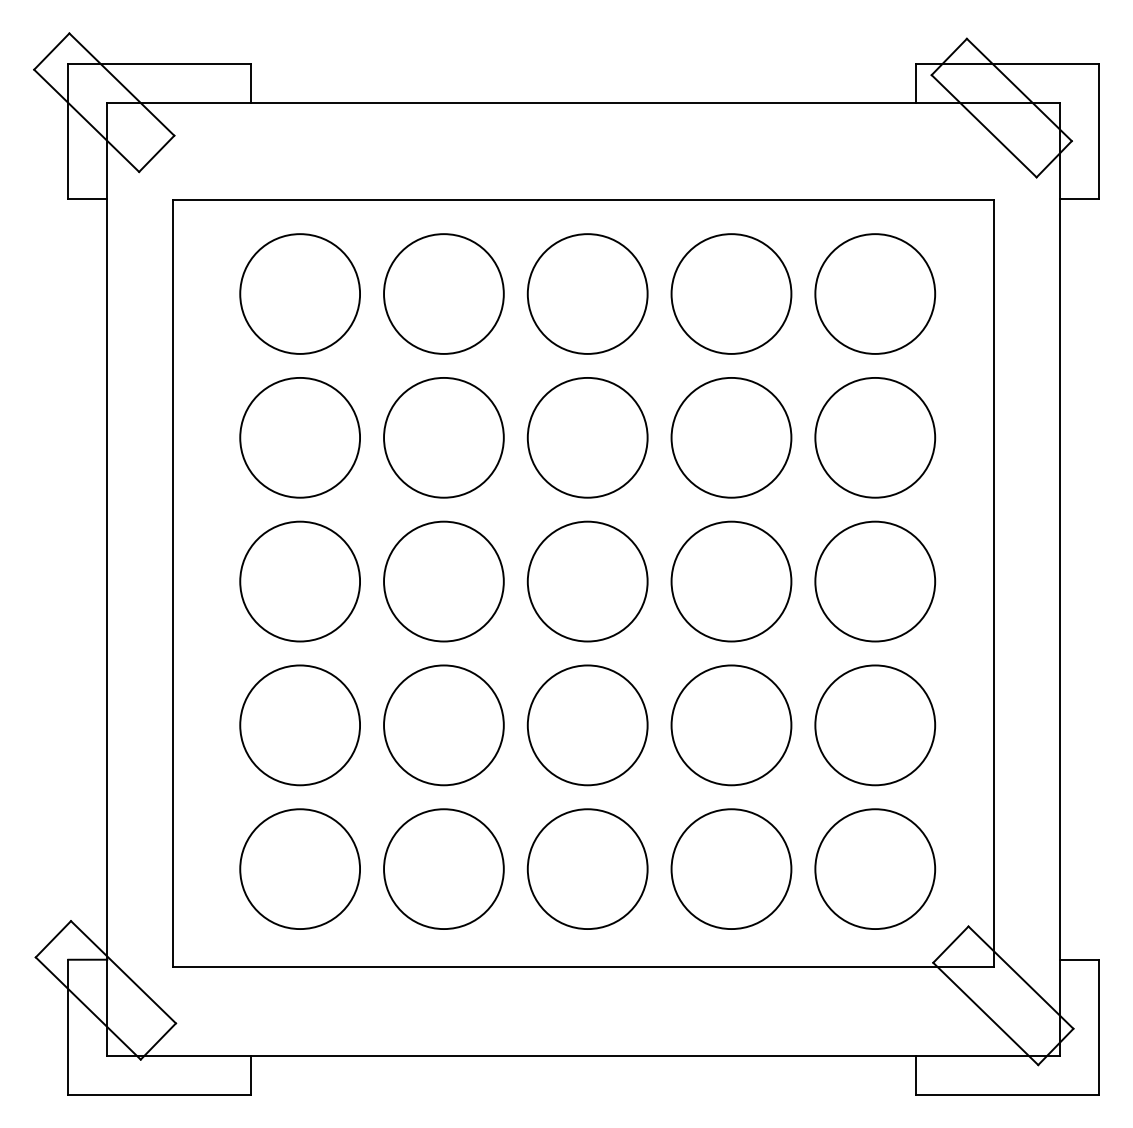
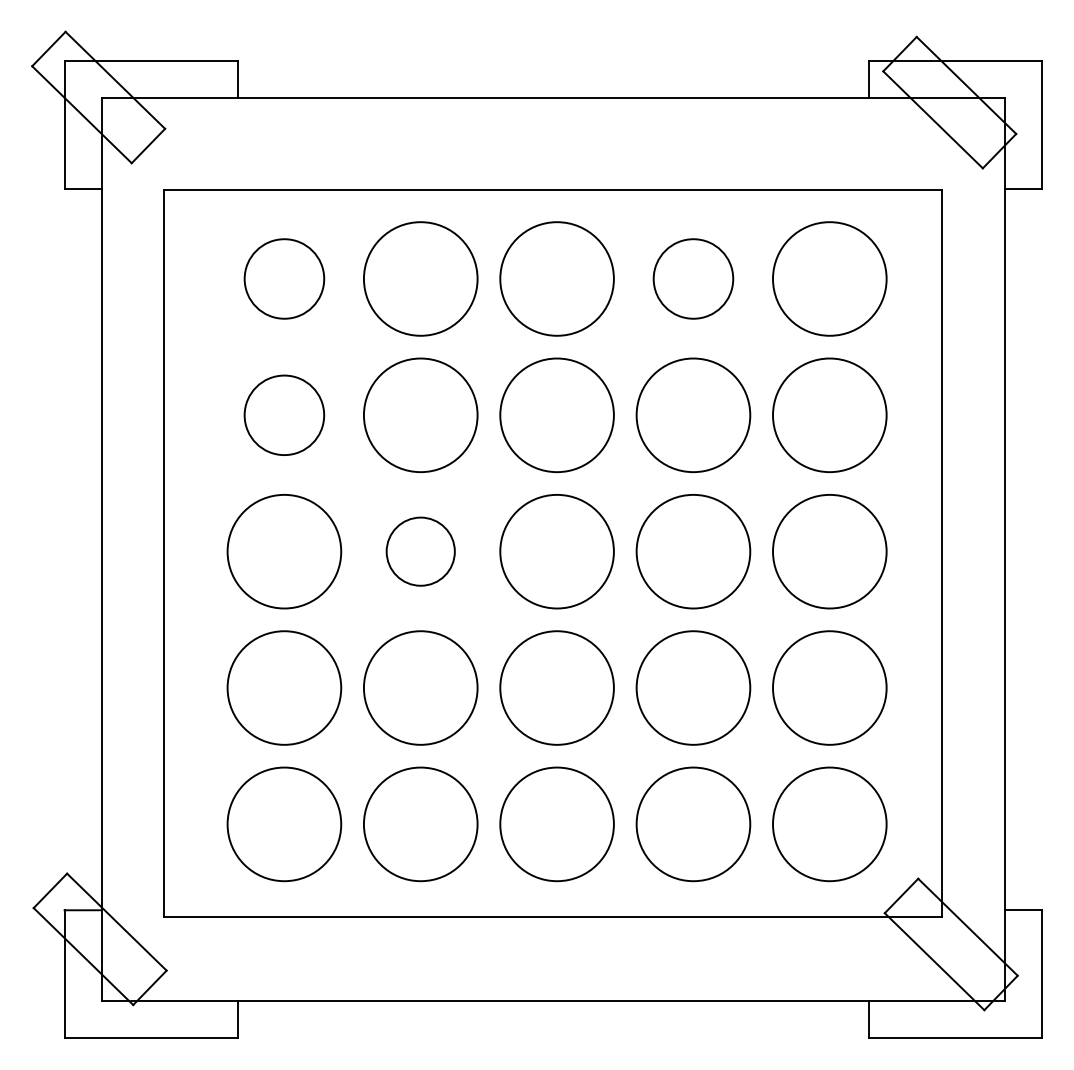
circle: (300, 293) -> (284, 278), size x0.7
circle: (731, 293) -> (693, 278), size x0.7
circle: (300, 437) -> (284, 415), size x0.7
circle: (443, 581) -> (420, 551), size x0.6

